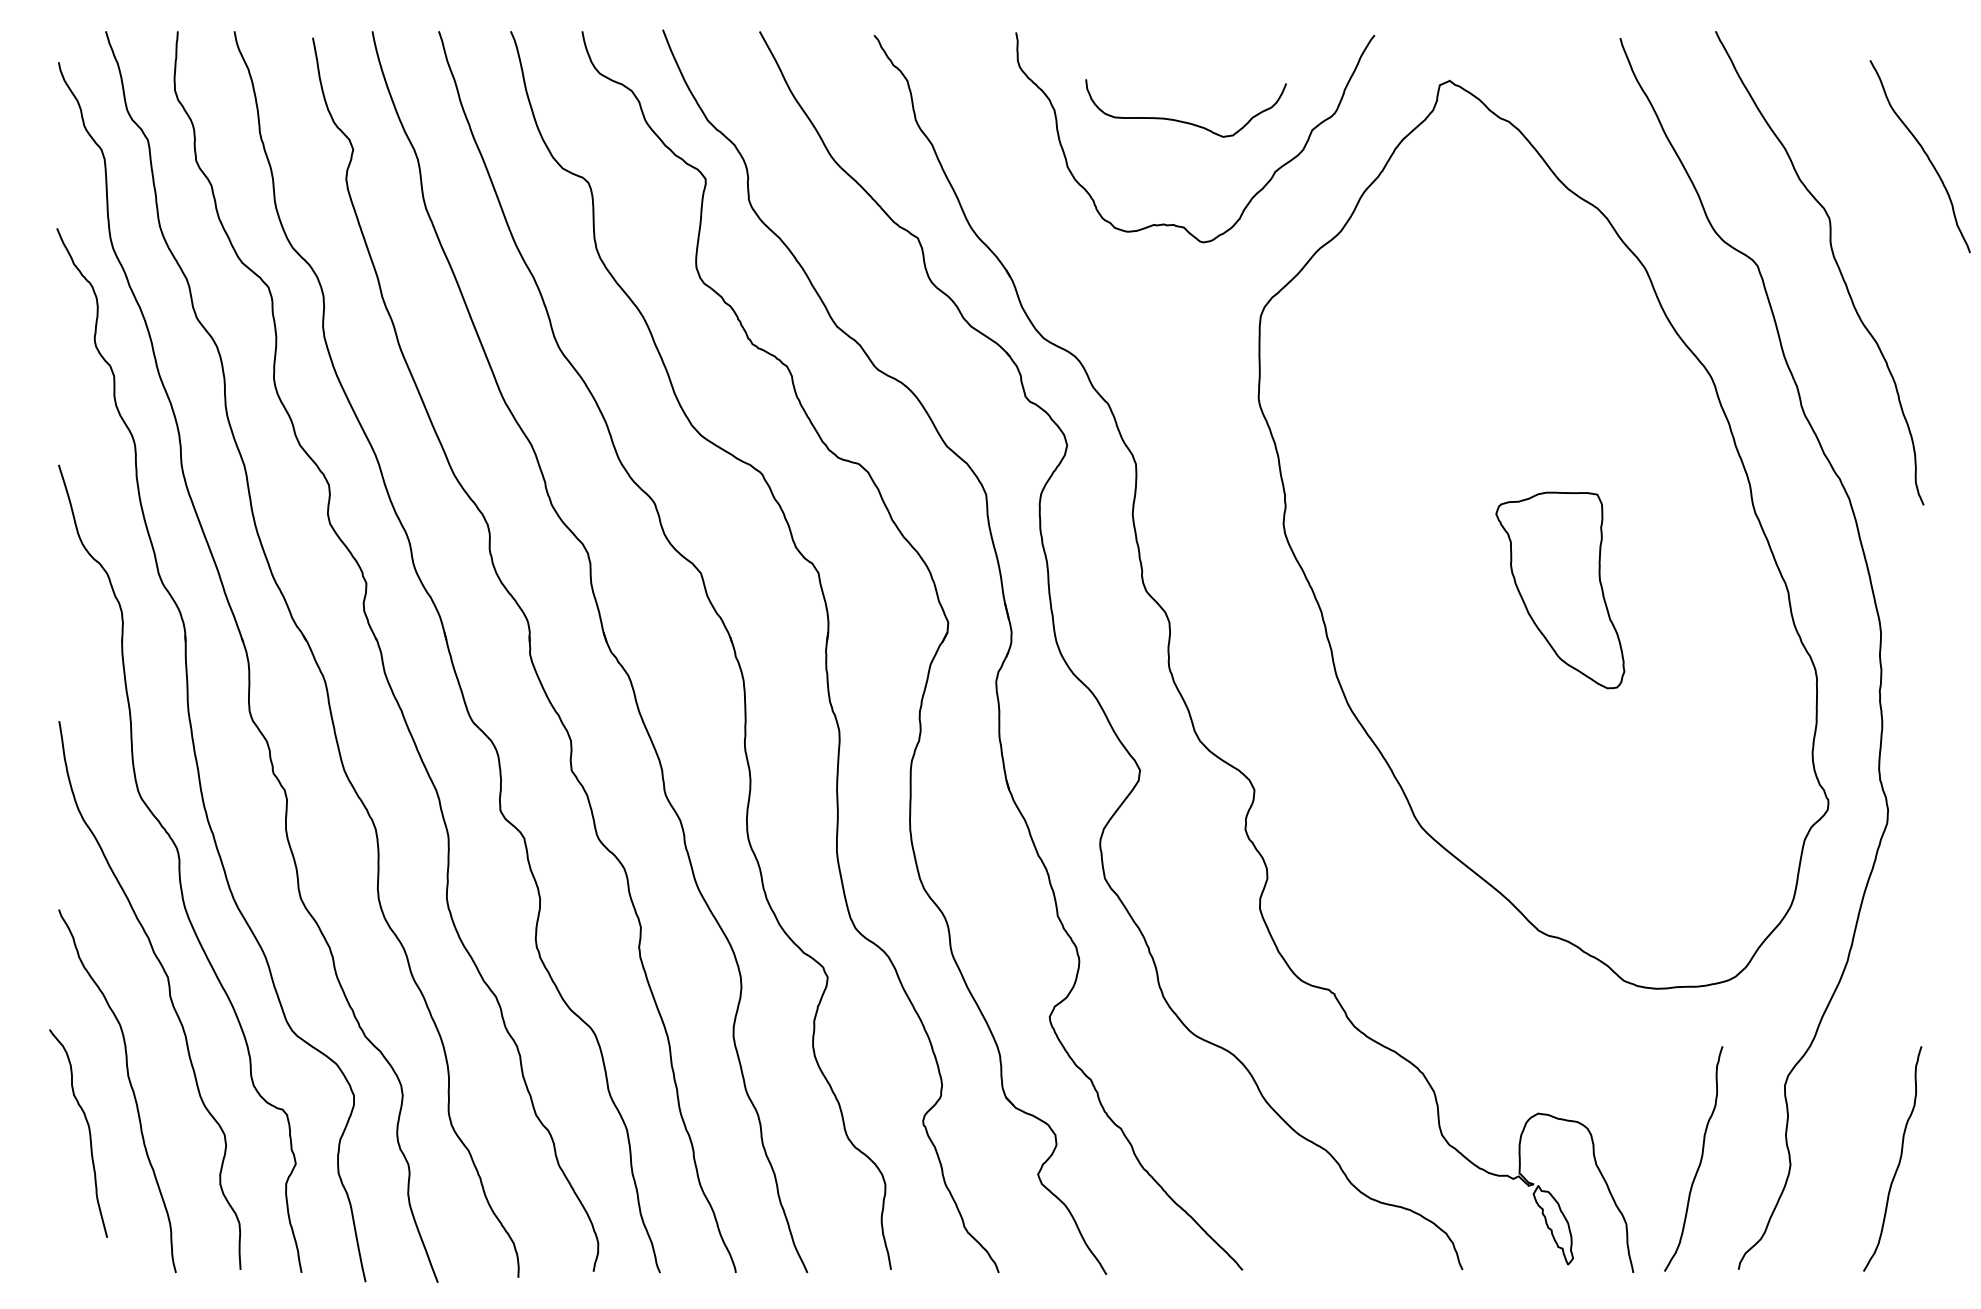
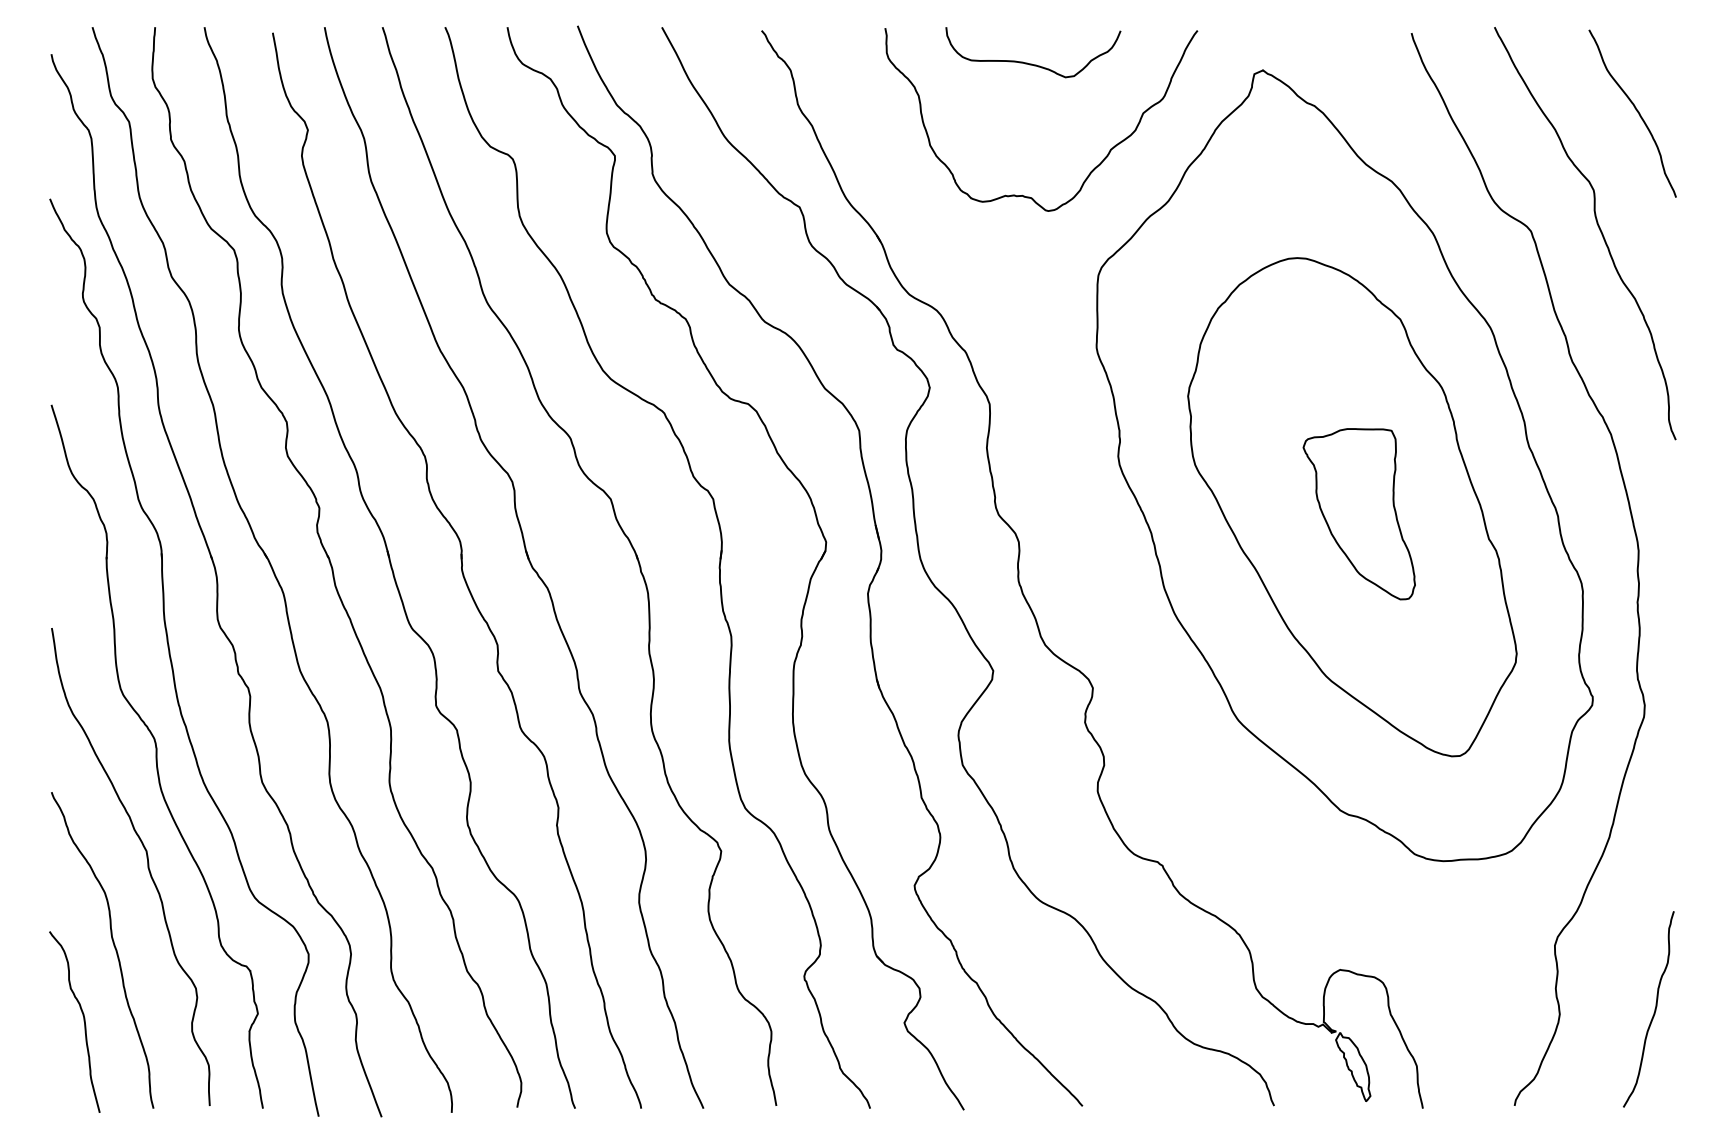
curve: (1181, 120) -> (1029, 63), moved
curve: (1923, 152) -> (1635, 110), moved
part: (1551, 582) -> (1351, 507), added
curve: (88, 1131) -> (83, 1020), moved
curve: (1700, 1158) -> (1481, 1008), removed

